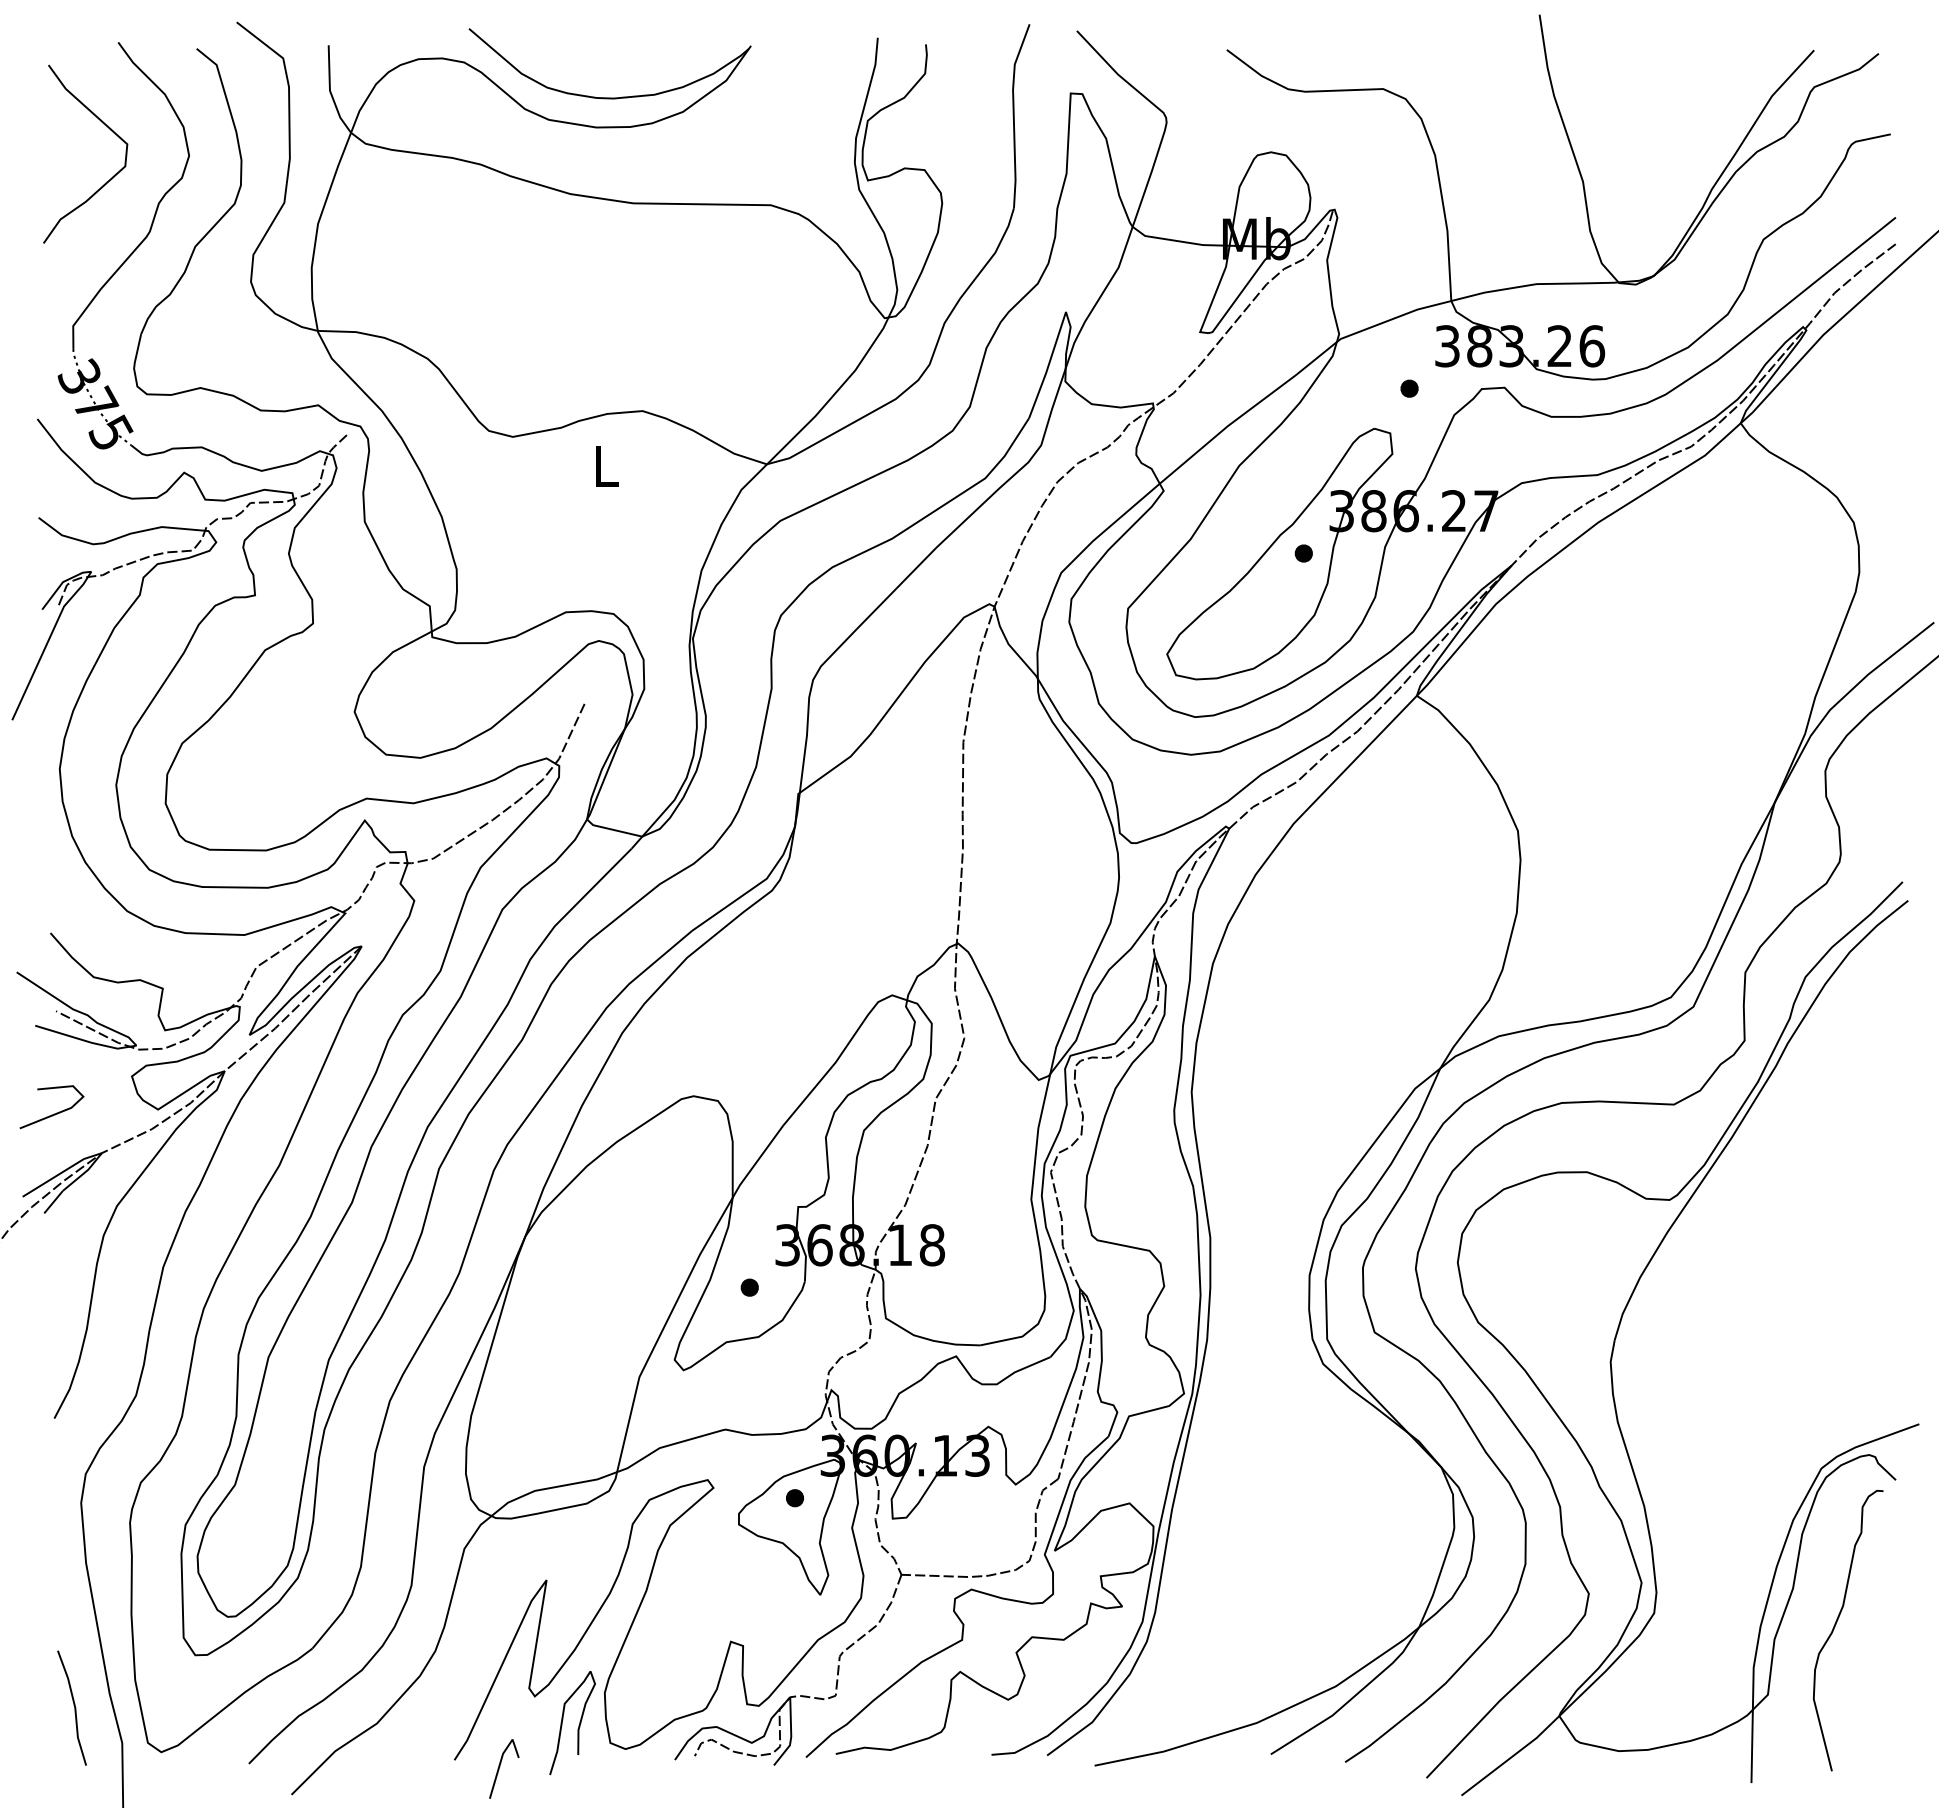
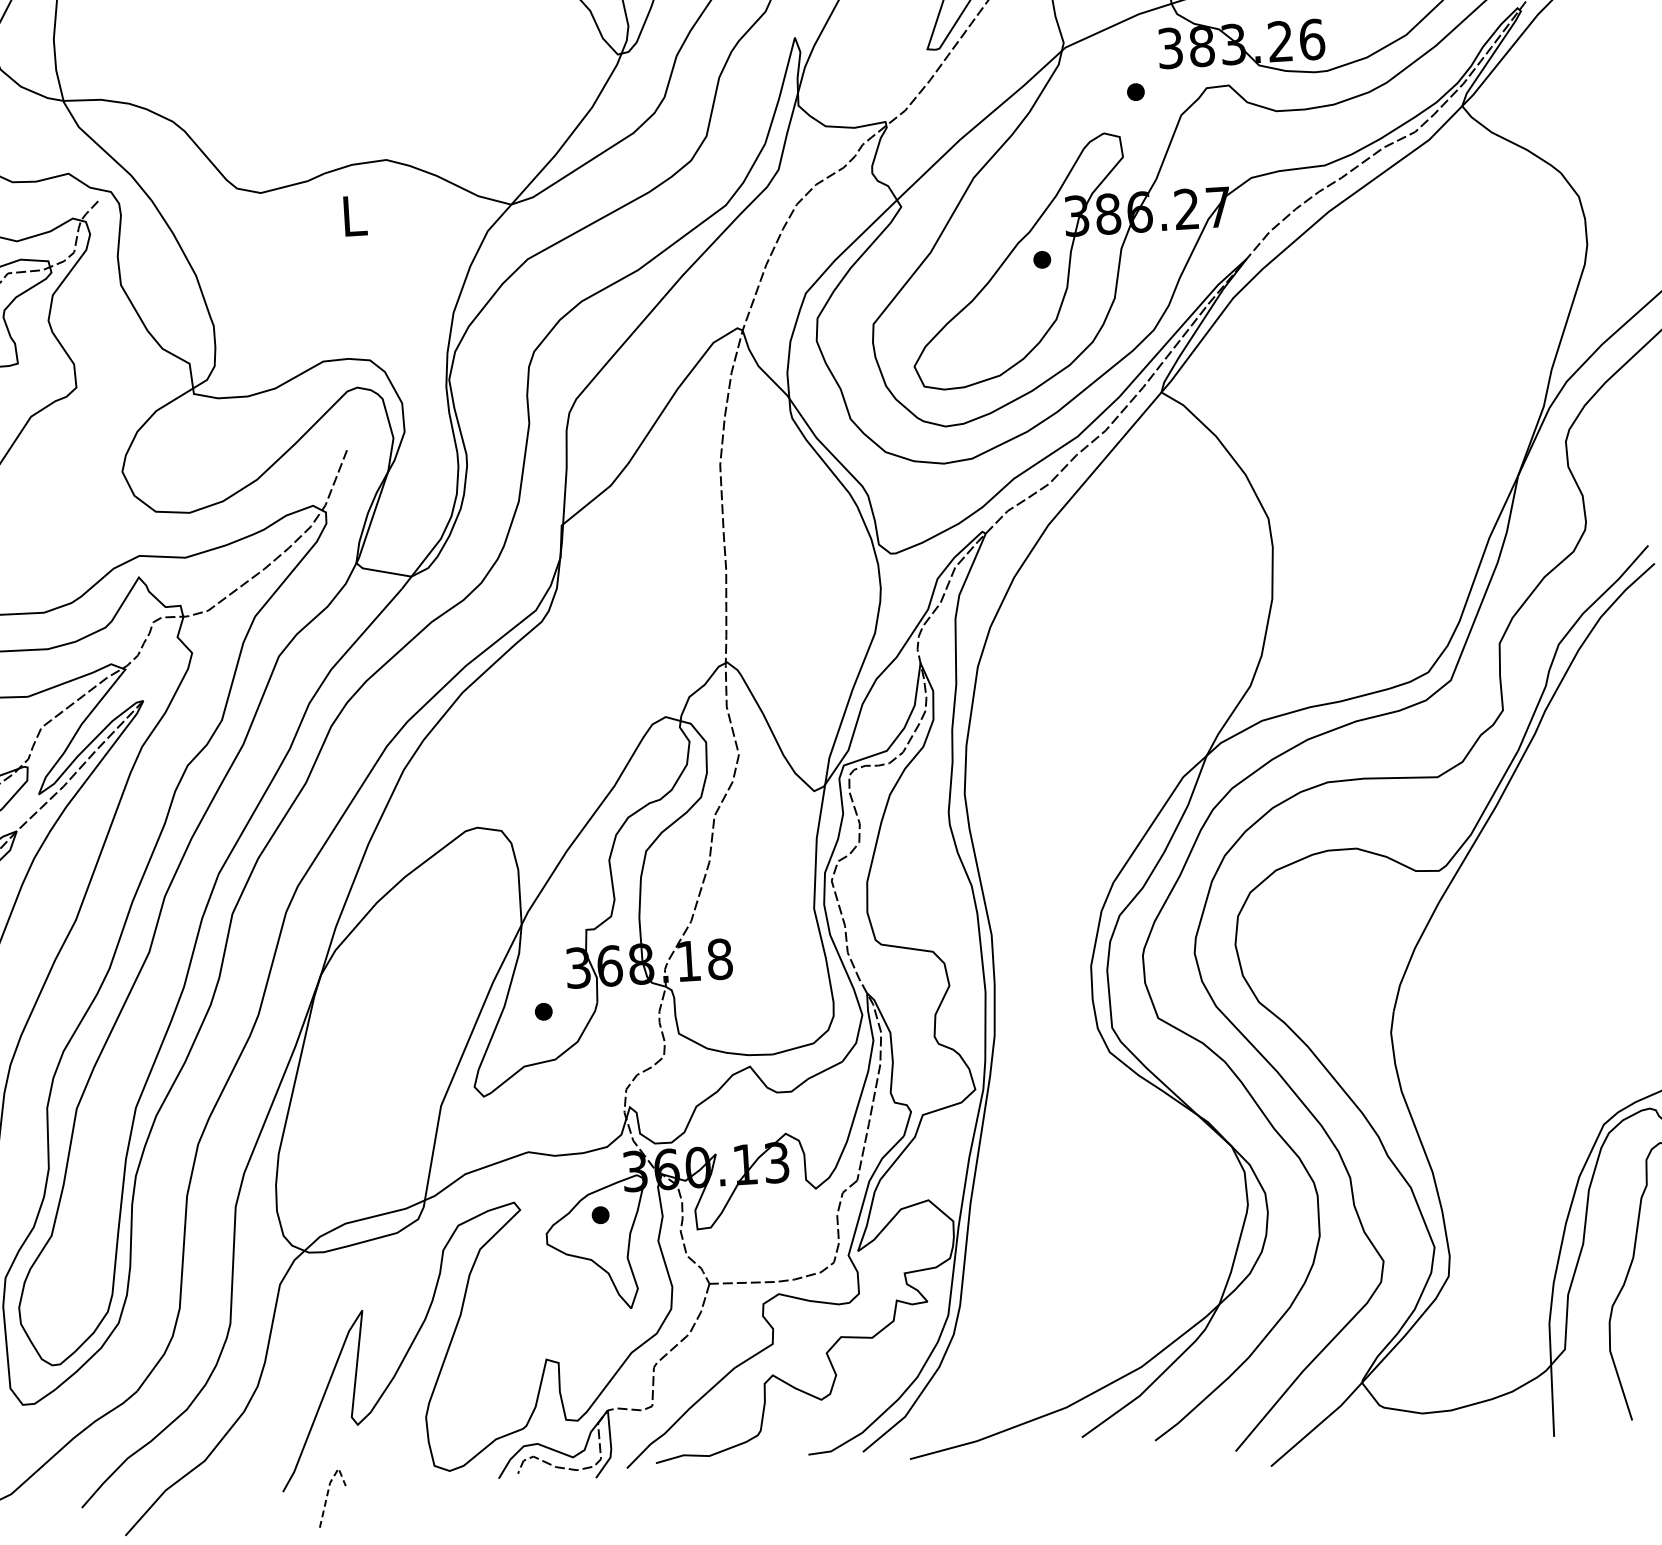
curve: (578, 1725) -> (402, 1450), removed
line: (502, 1756) -> (329, 1485), solid -> dashed

